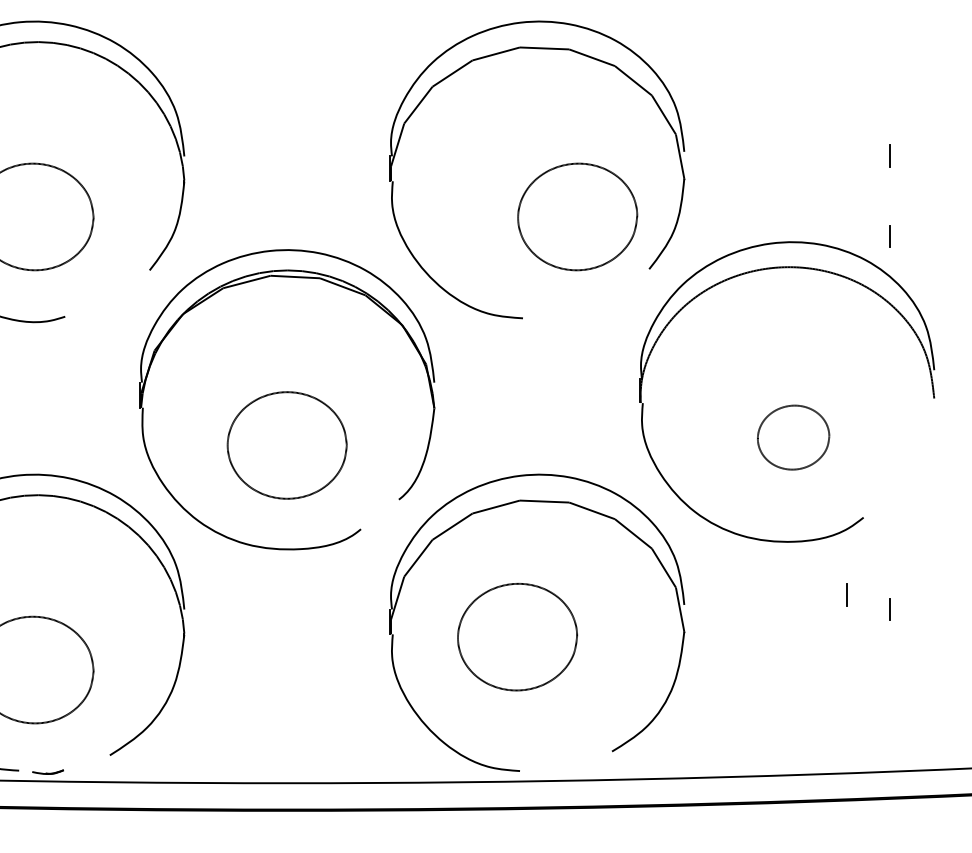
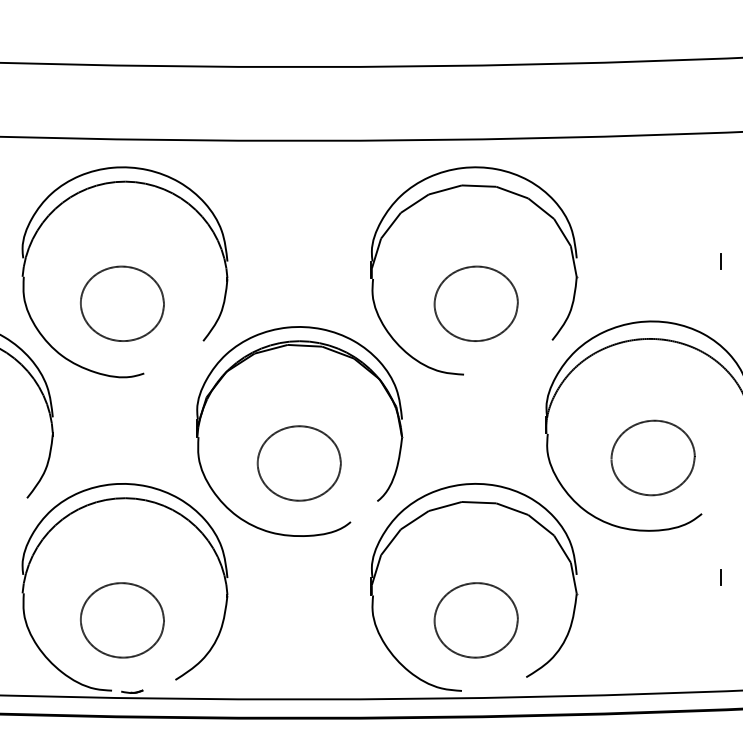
part: (576, 216) -> (475, 303), moved
line: (890, 236) -> (720, 317), removed
part: (792, 436) -> (652, 457), size x1.67
line: (847, 594) -> (690, 567), removed
part: (516, 637) -> (475, 620), moved

